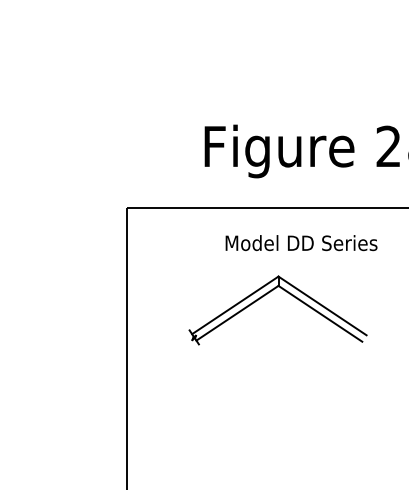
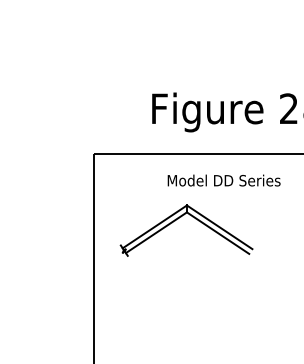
part: (267, 294) -> (178, 218), moved

